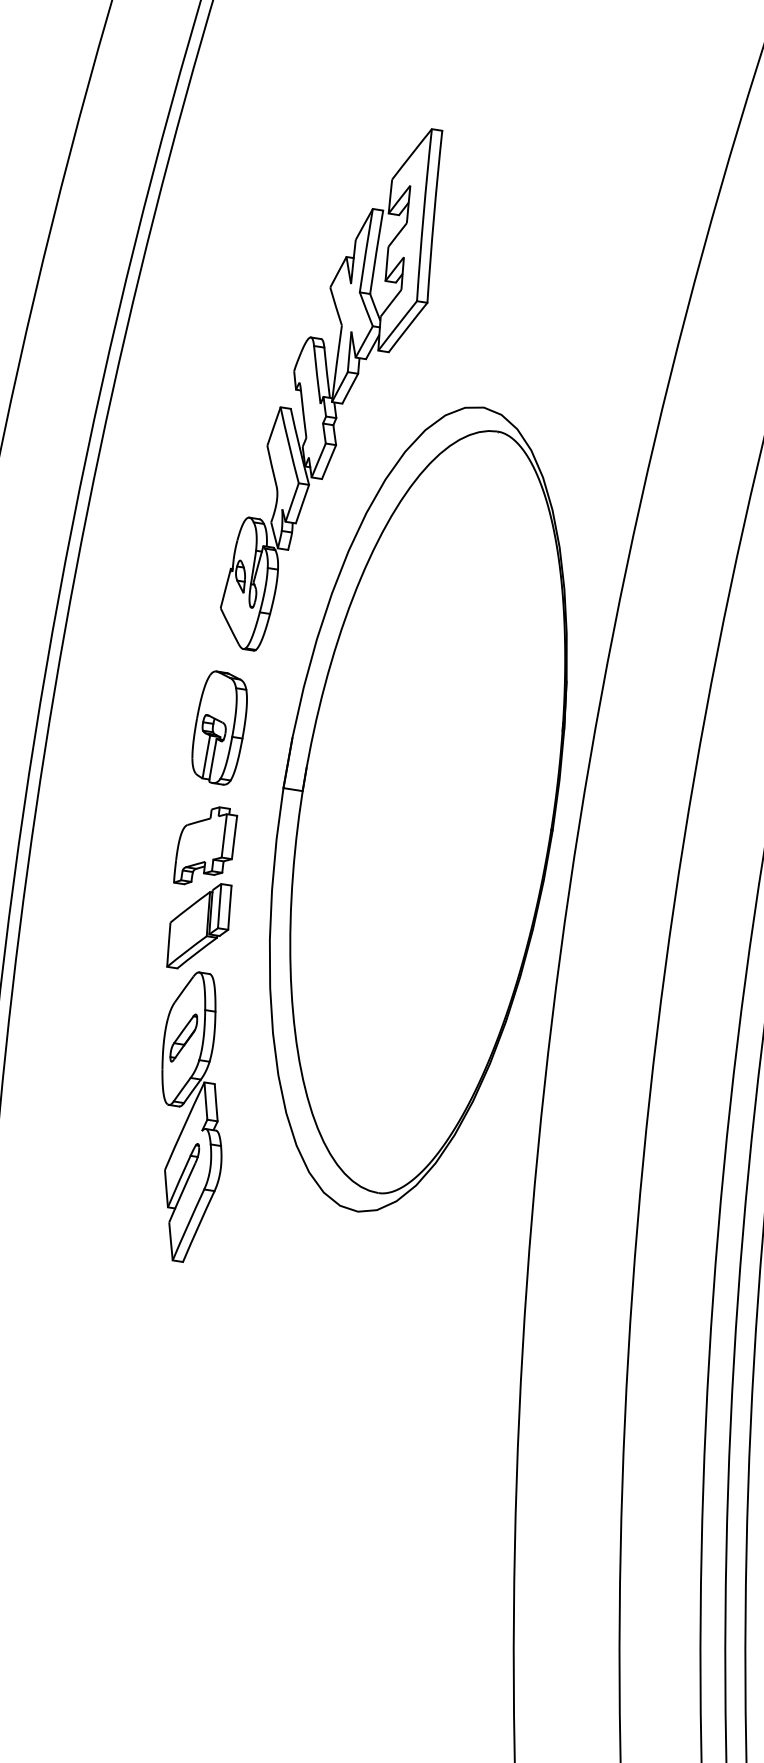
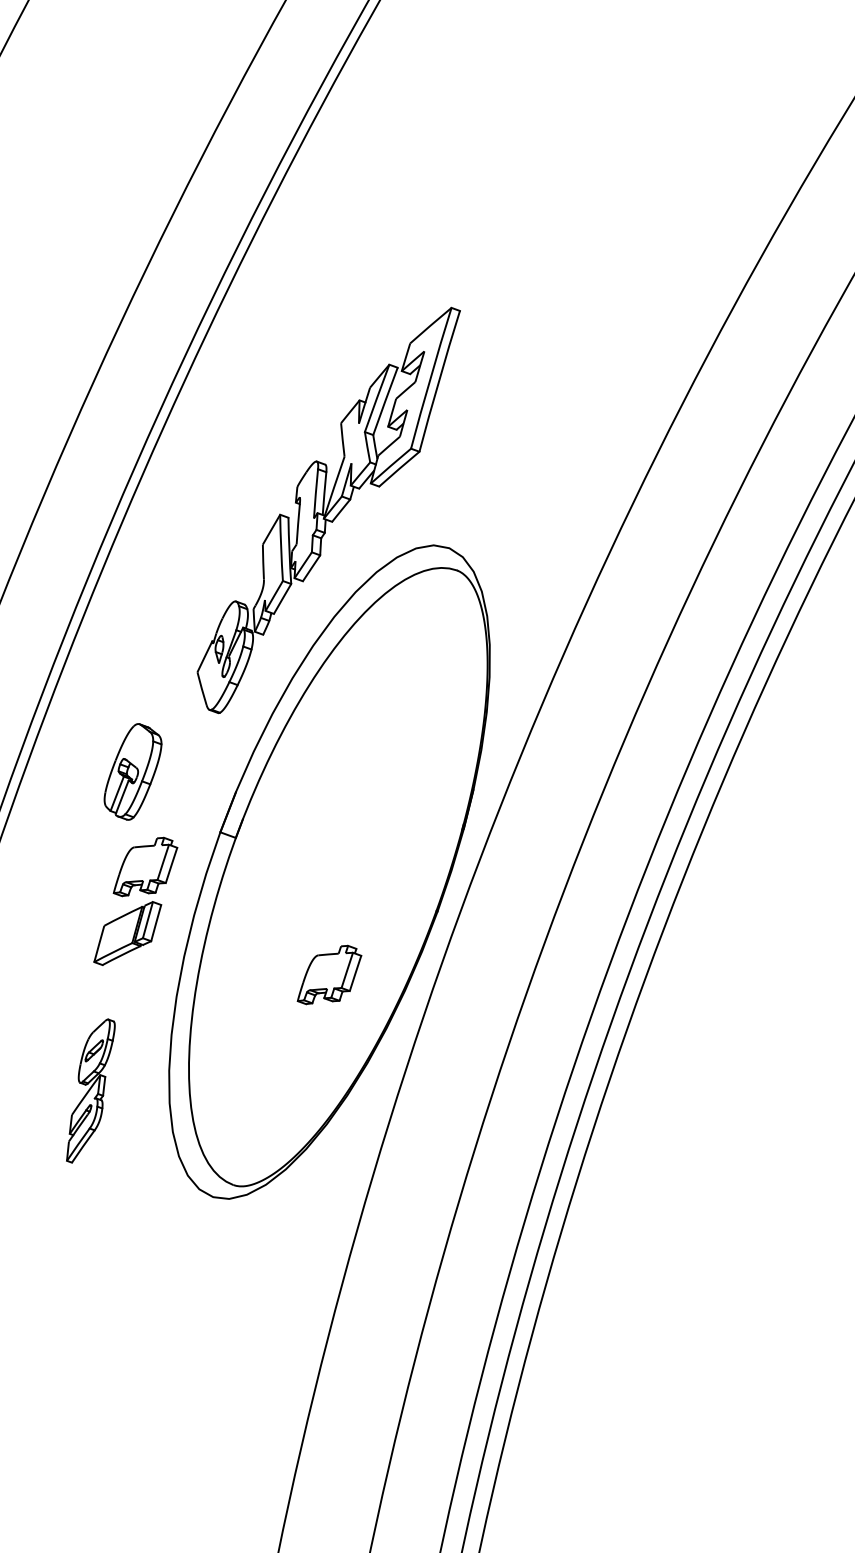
part: (218, 727) -> (132, 771), moved
part: (441, 927) -> (329, 974), added
part: (191, 1116) -> (90, 1090), size x0.6

